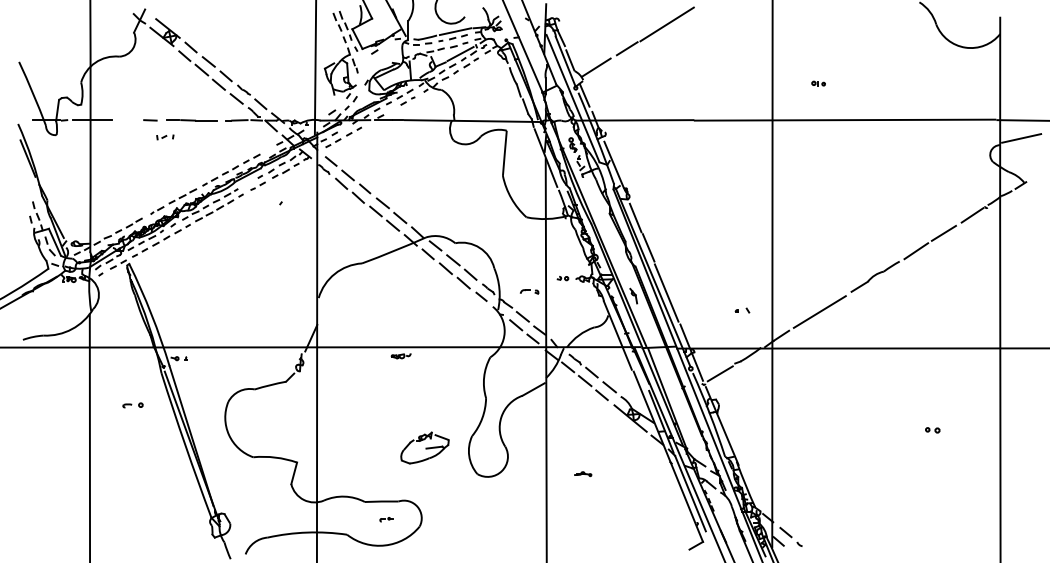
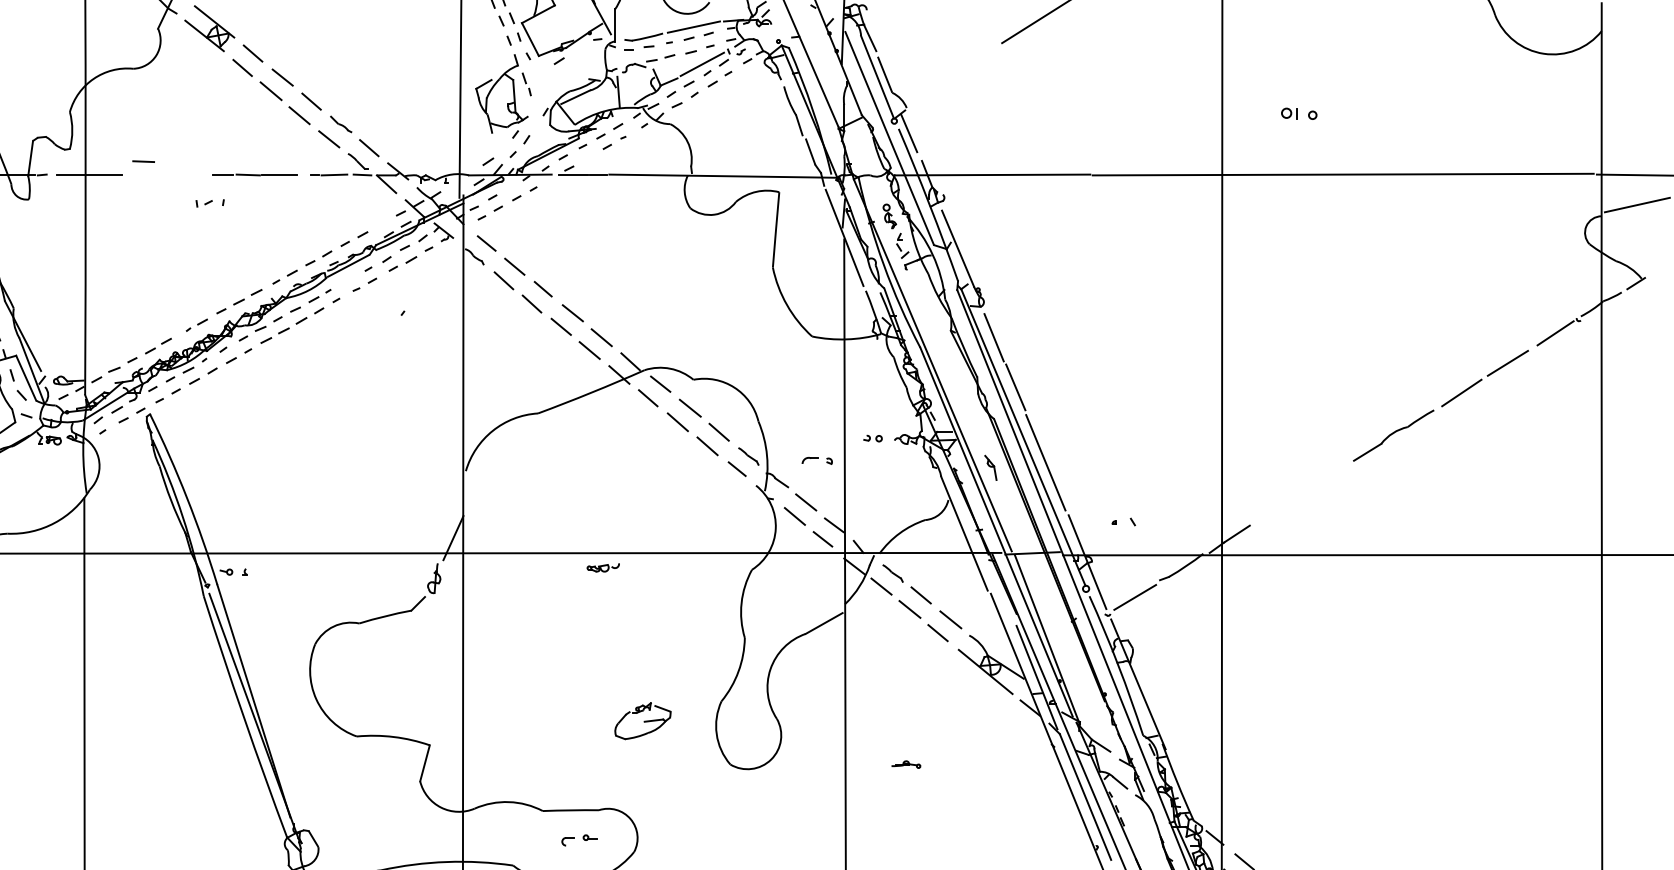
line: (626, 48) -> (978, 55), removed
line: (595, 67) -> (927, 86), removed
part: (818, 83) -> (1298, 113), size x1.6
line: (150, 120) -> (143, 161), moved
part: (742, 310) -> (1123, 521), moved
line: (819, 311) -> (1300, 493), removed
part: (132, 405) -> (155, 650), removed
part: (932, 430) -> (1488, 691), removed
part: (424, 447) -> (642, 720), size x0.7
part: (386, 519) -> (578, 840), size x1.6

